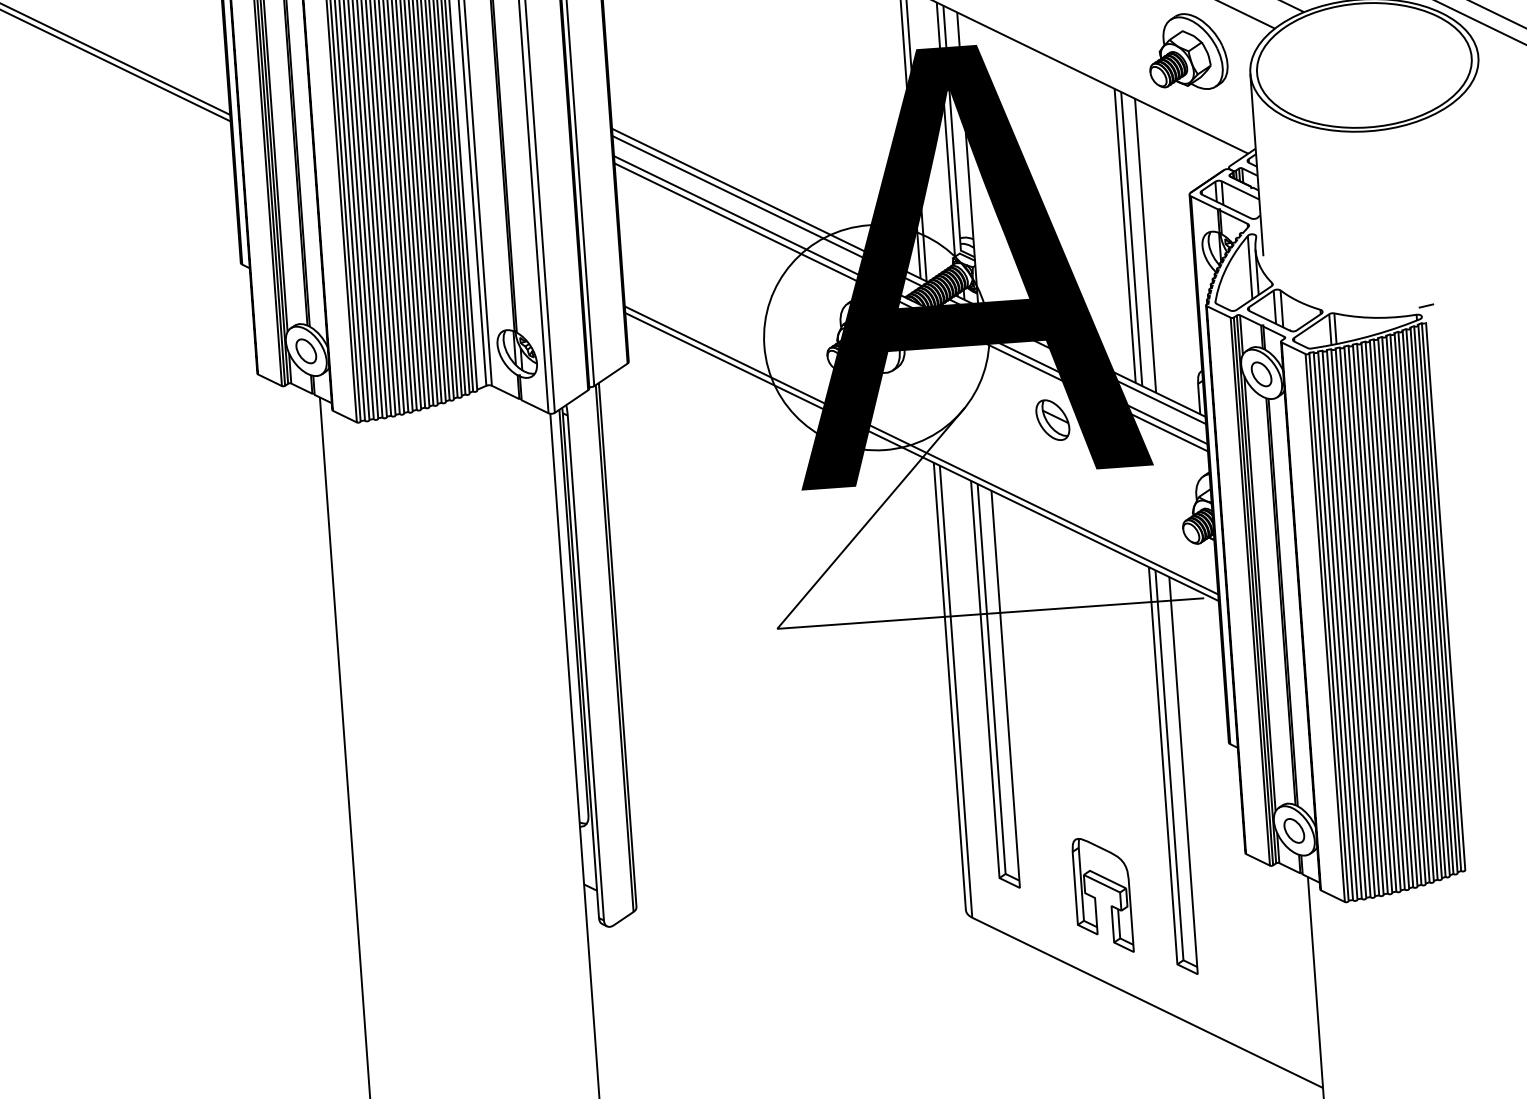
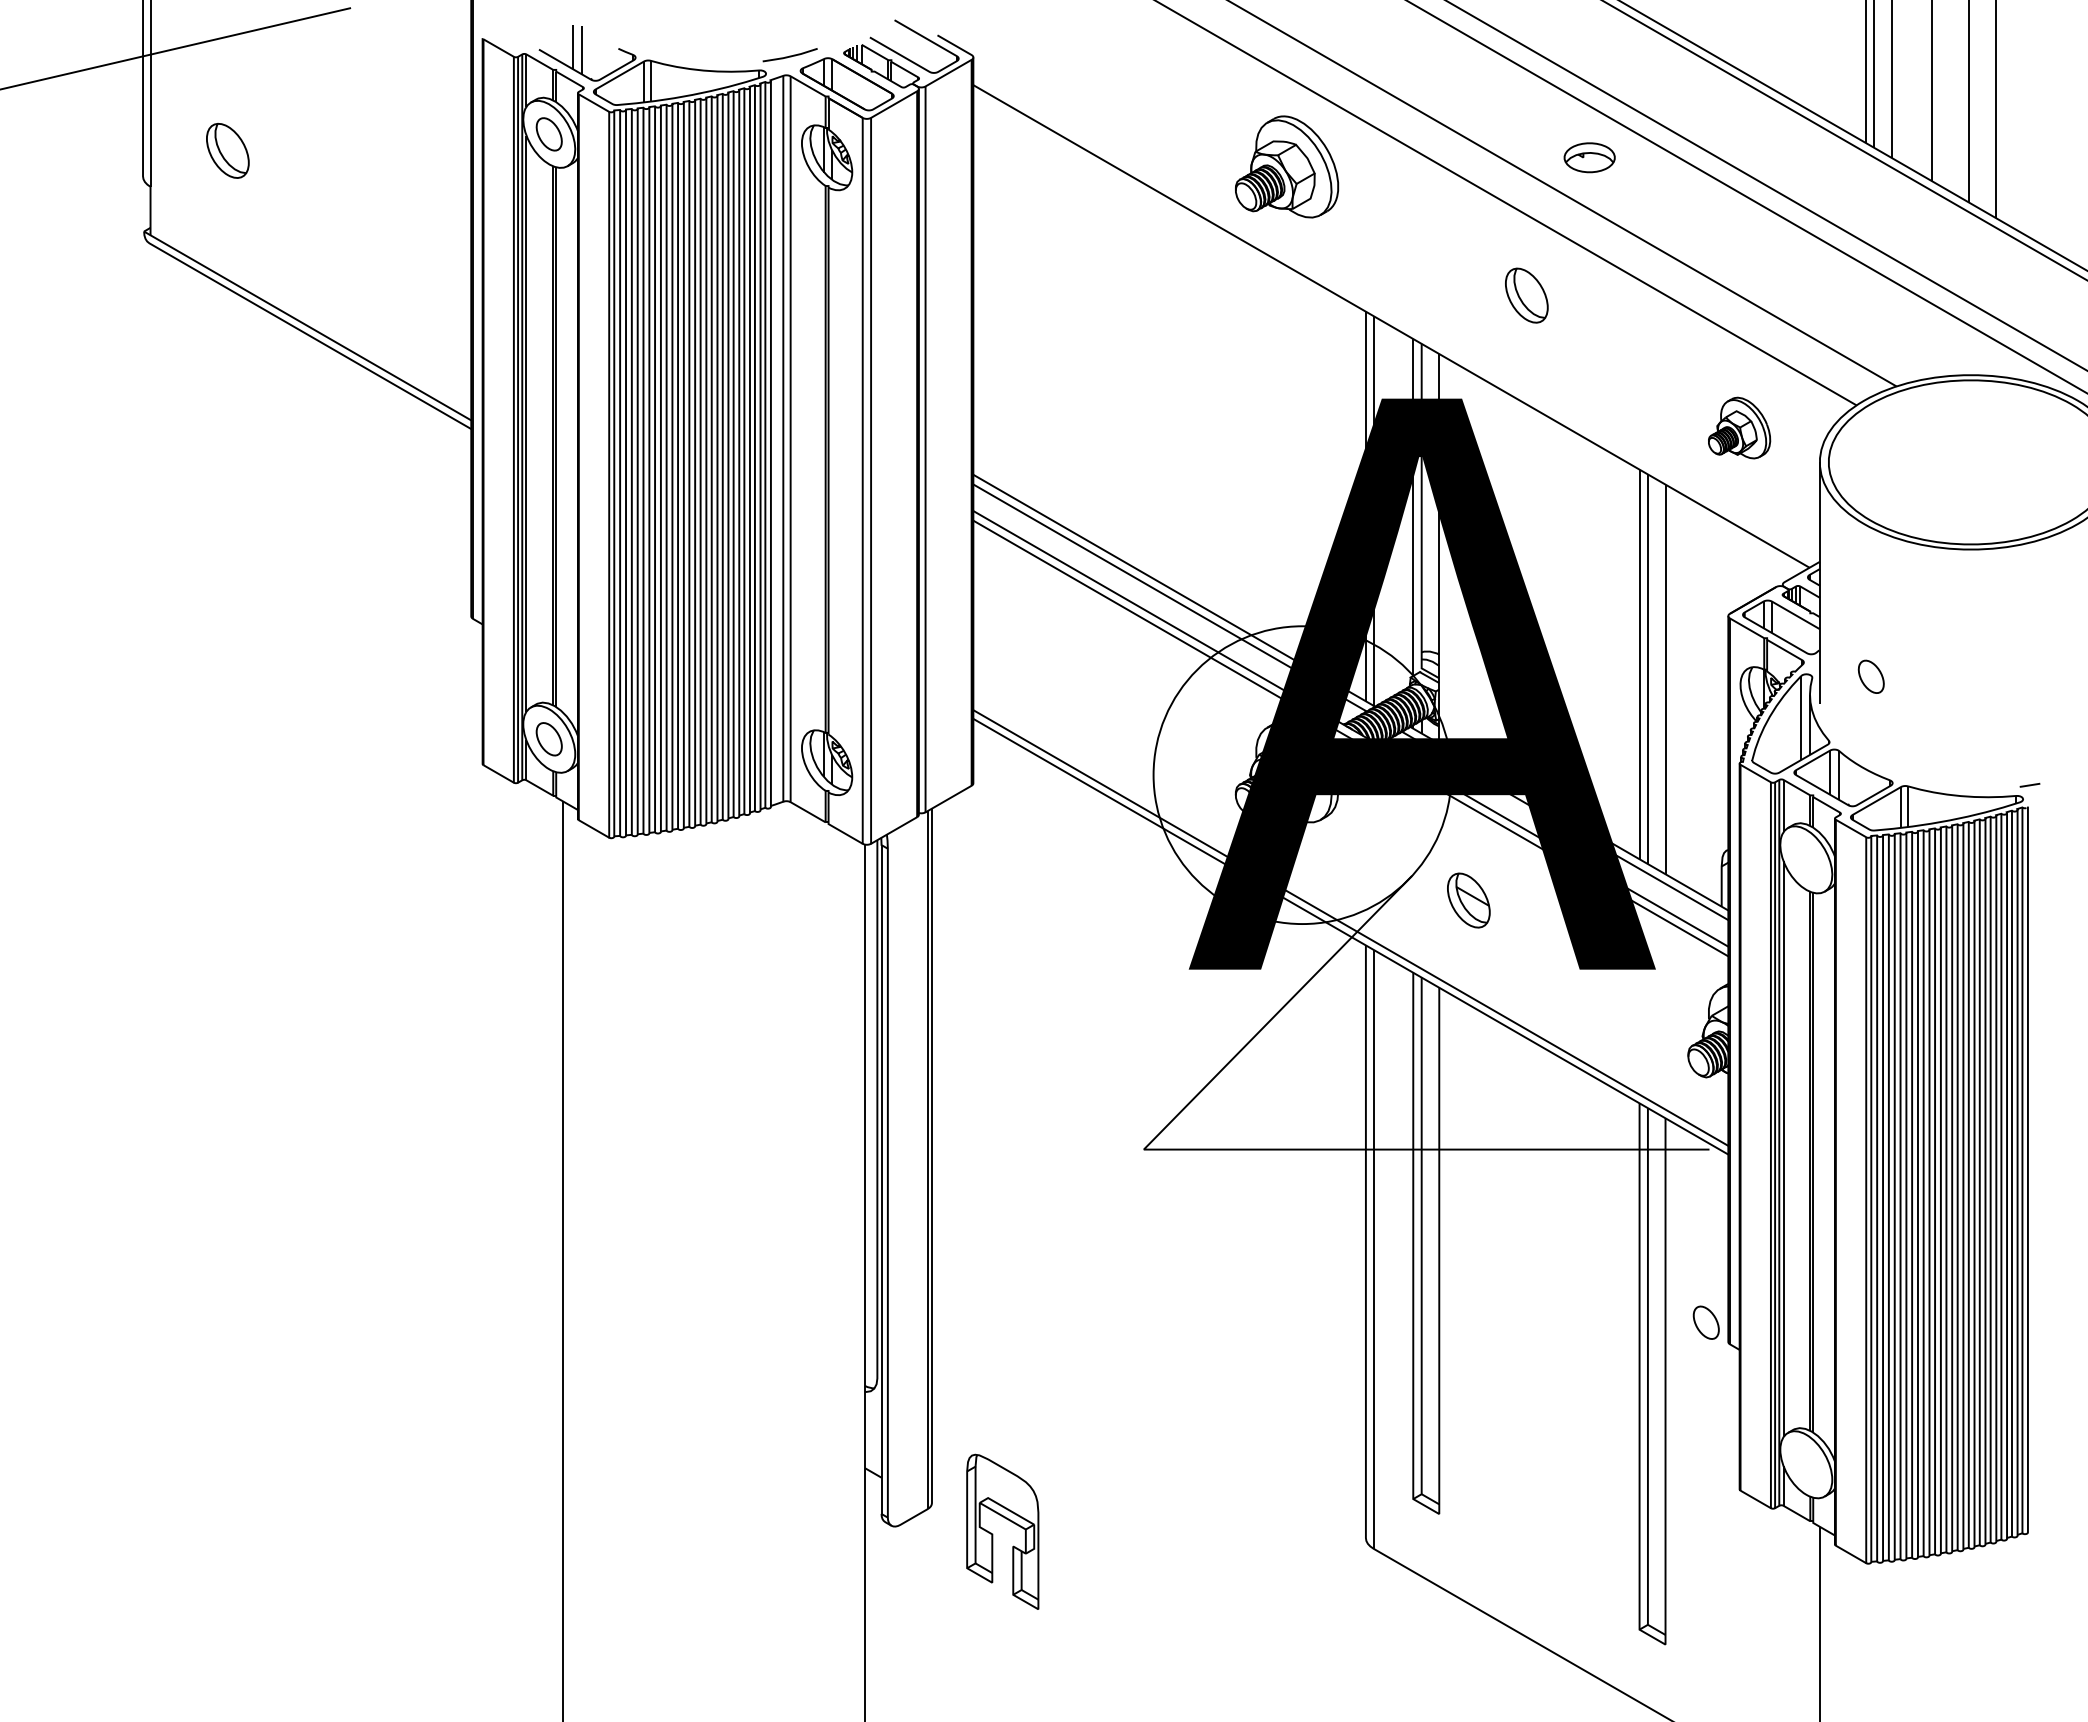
part: (1187, 51) -> (1739, 427), size x0.6
part: (1260, 374) -> (1870, 676), moved
part: (1052, 420) -> (1468, 900), moved
part: (1293, 830) -> (1705, 1322), moved
part: (1095, 898) -> (993, 1534), moved

